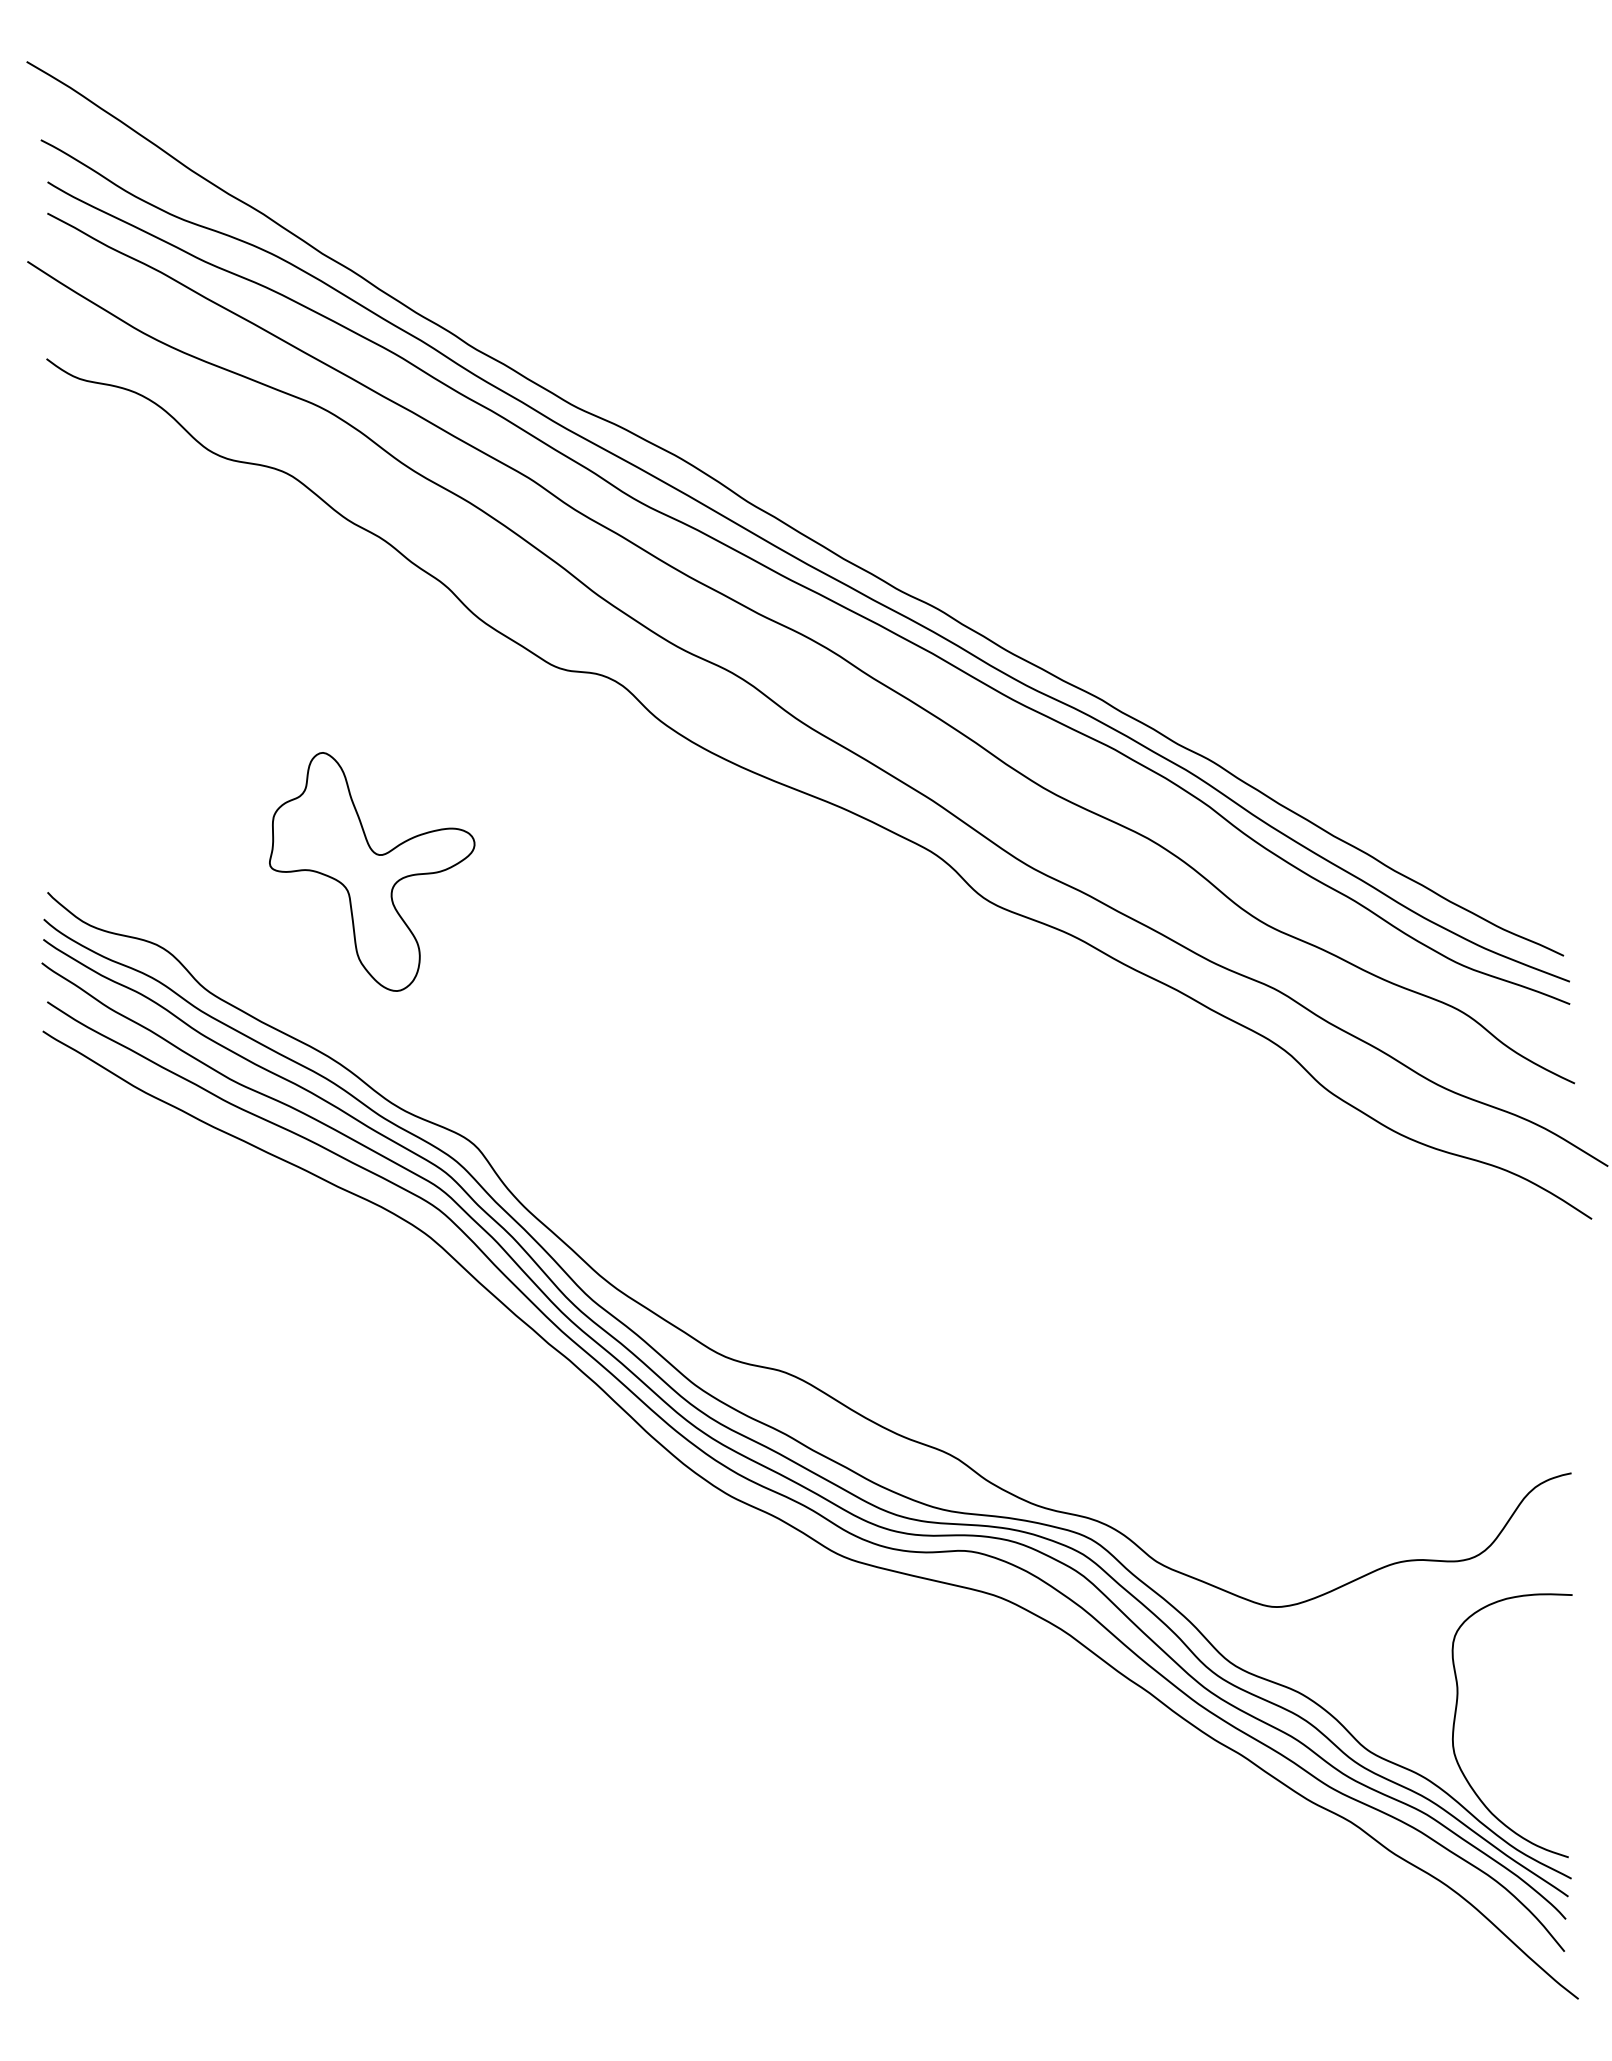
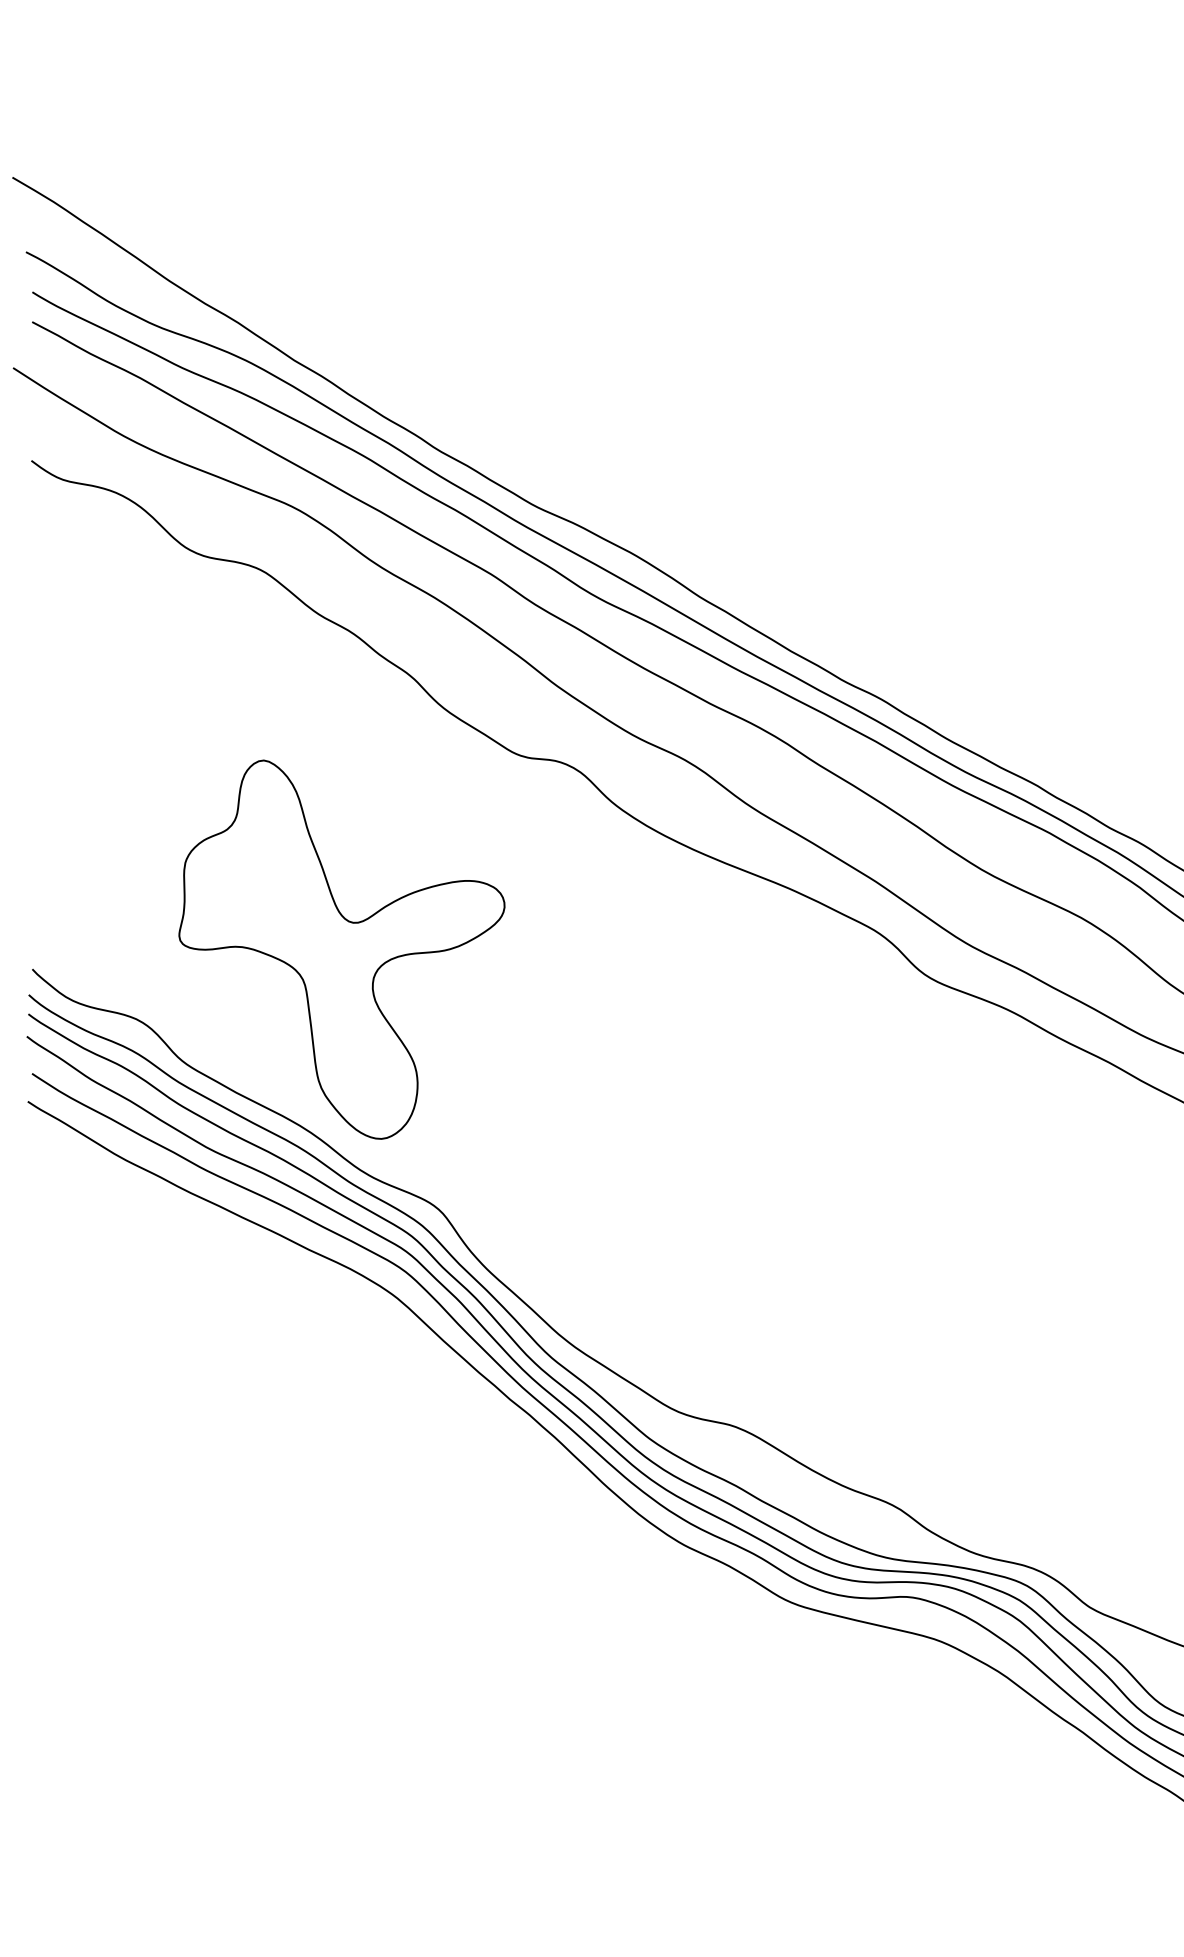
part: (371, 871) -> (341, 949), size x1.67

